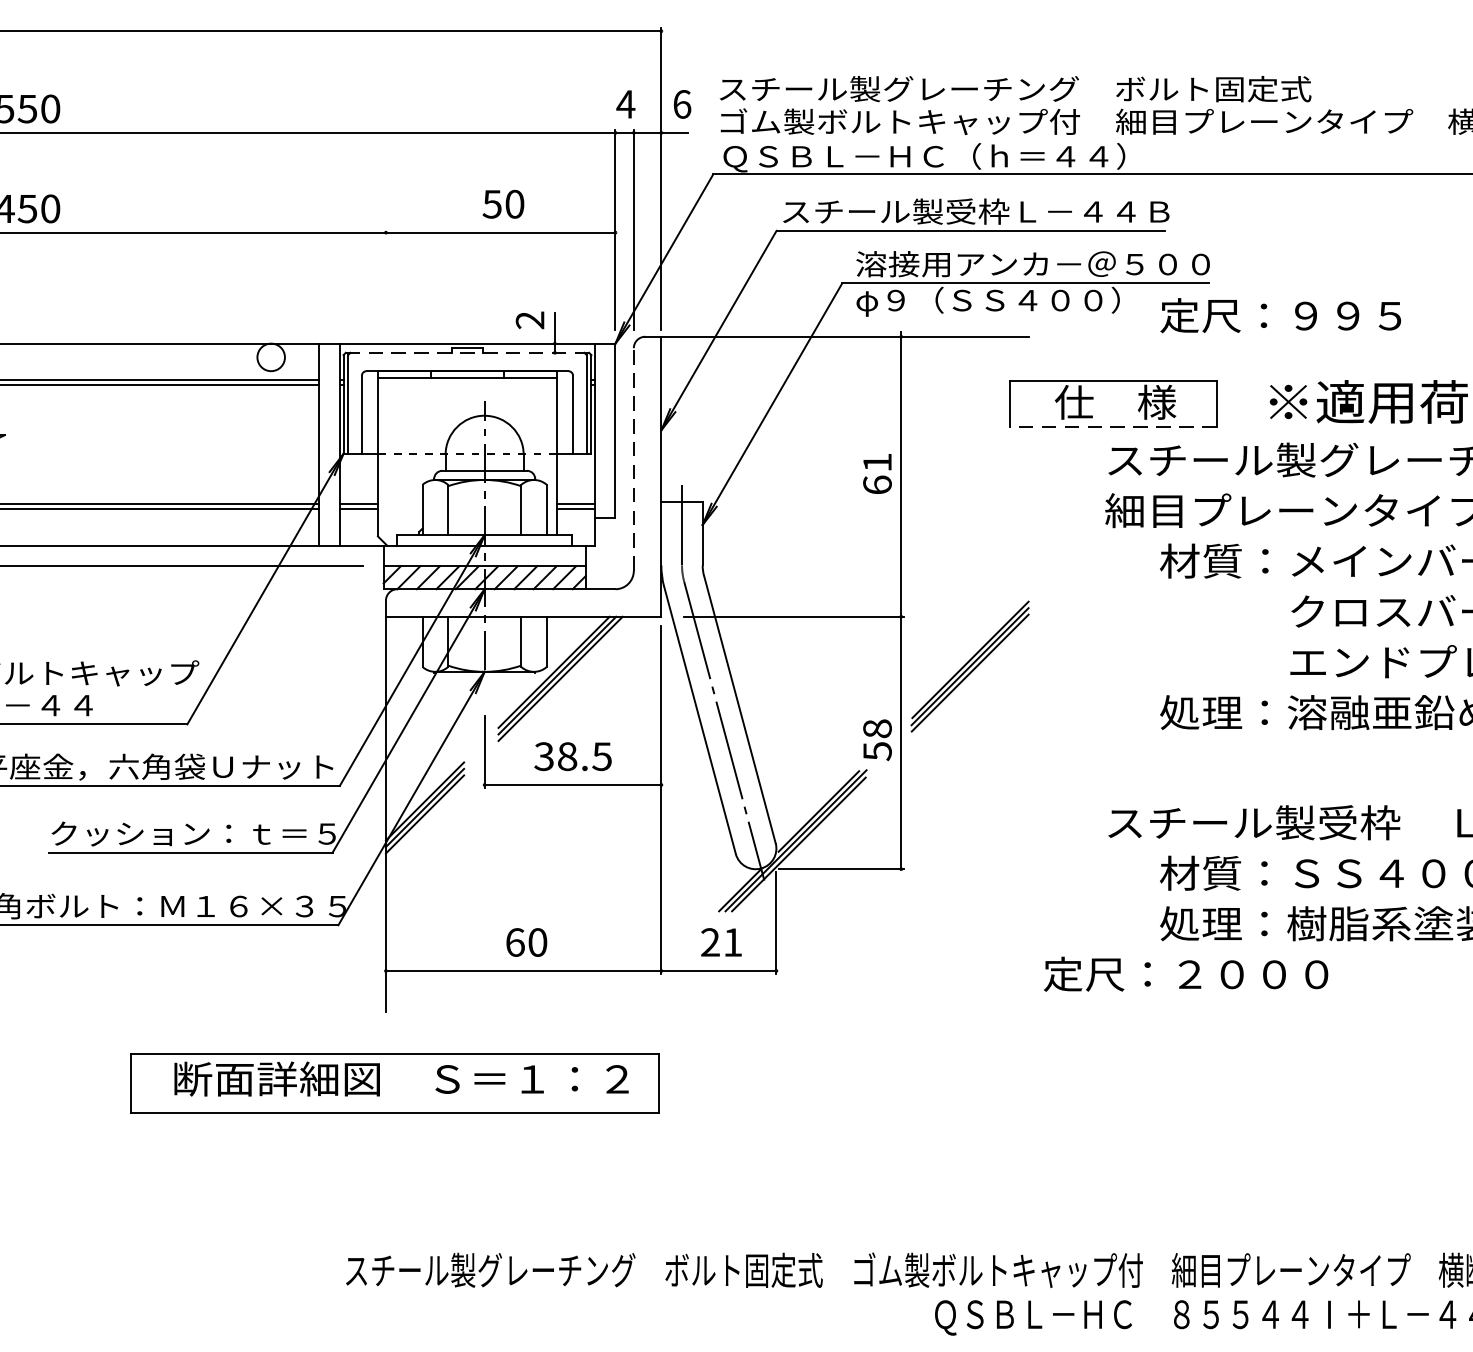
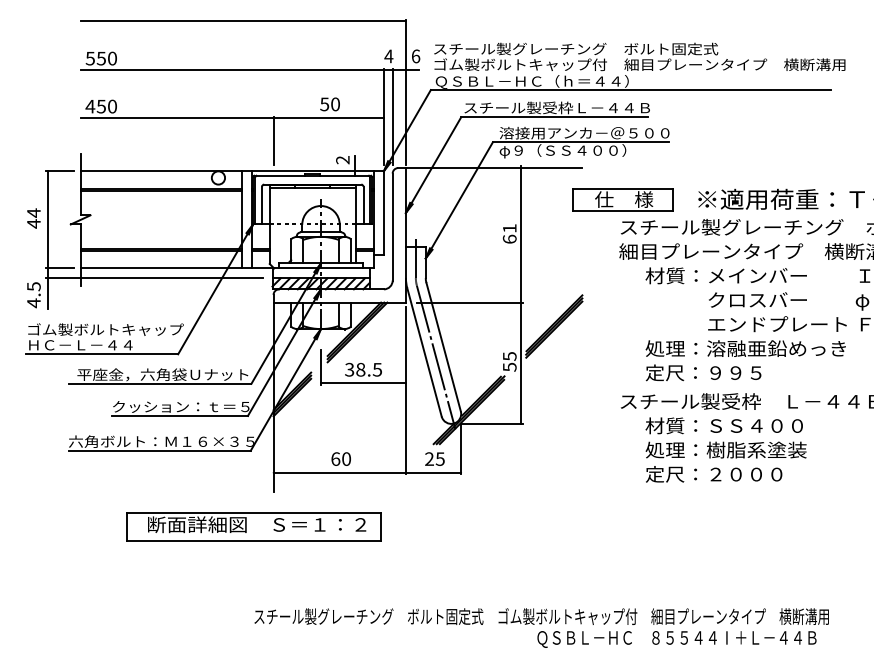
line: (385, 279) -> (273, 140), added
text: (1280, 314) -> (703, 372), moved
line: (466, 352) -> (312, 175), dashed -> solid
line: (1114, 427) -> (623, 211), dashed -> solid
line: (633, 458) -> (392, 226), dashed -> solid
text: (876, 728) -> (509, 356), 58 -> 55
text: (731, 941) -> (439, 458), 21 -> 25
text: (1187, 974) -> (714, 474), moved
part: (394, 1082) -> (253, 526), moved

